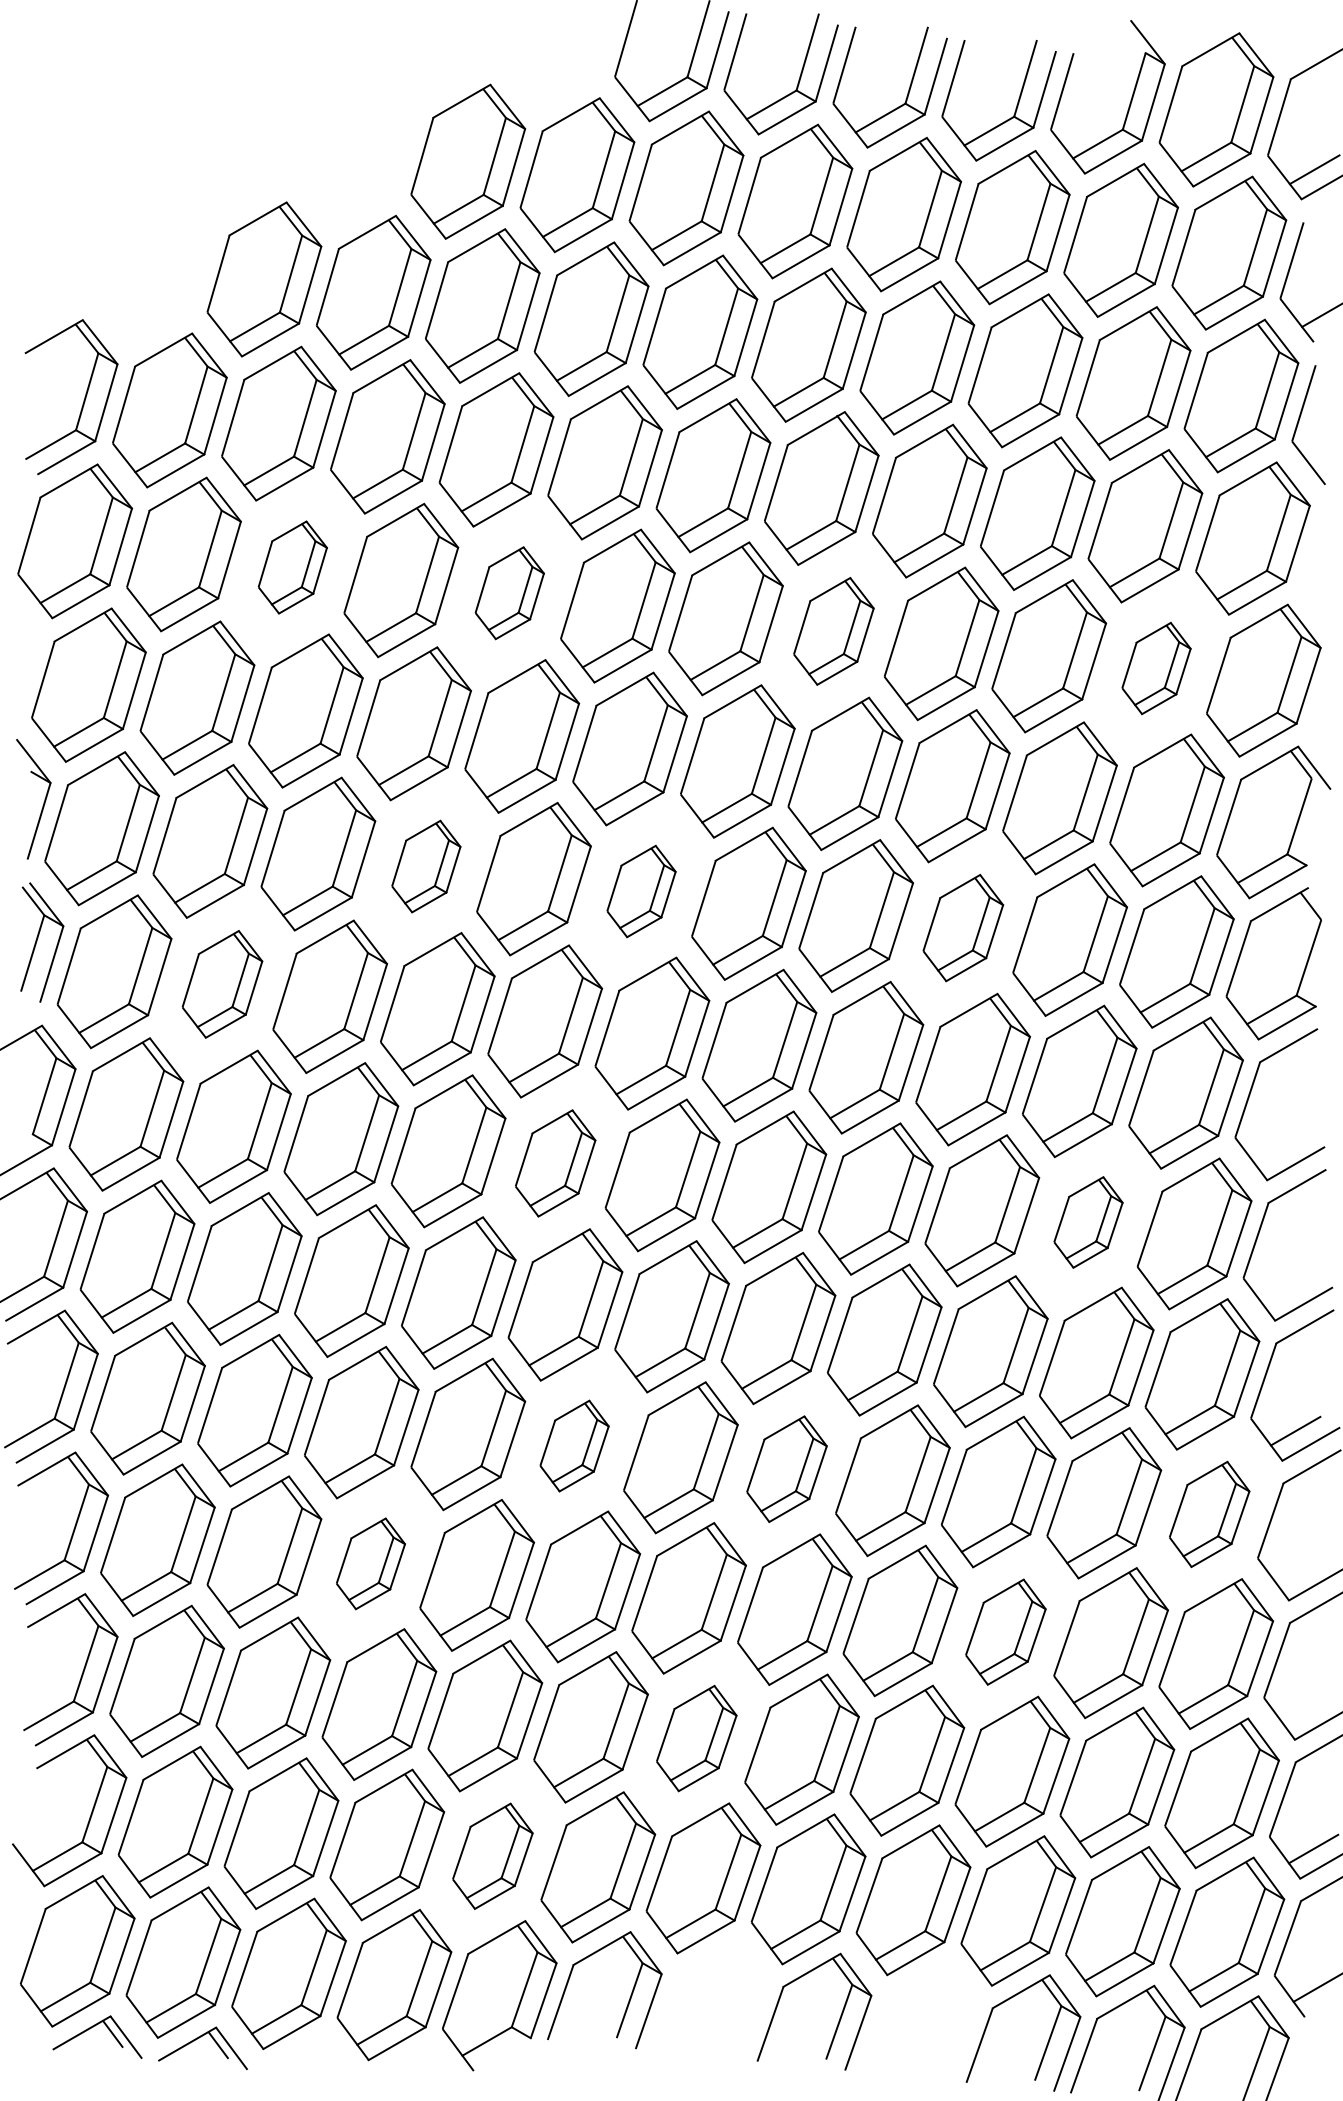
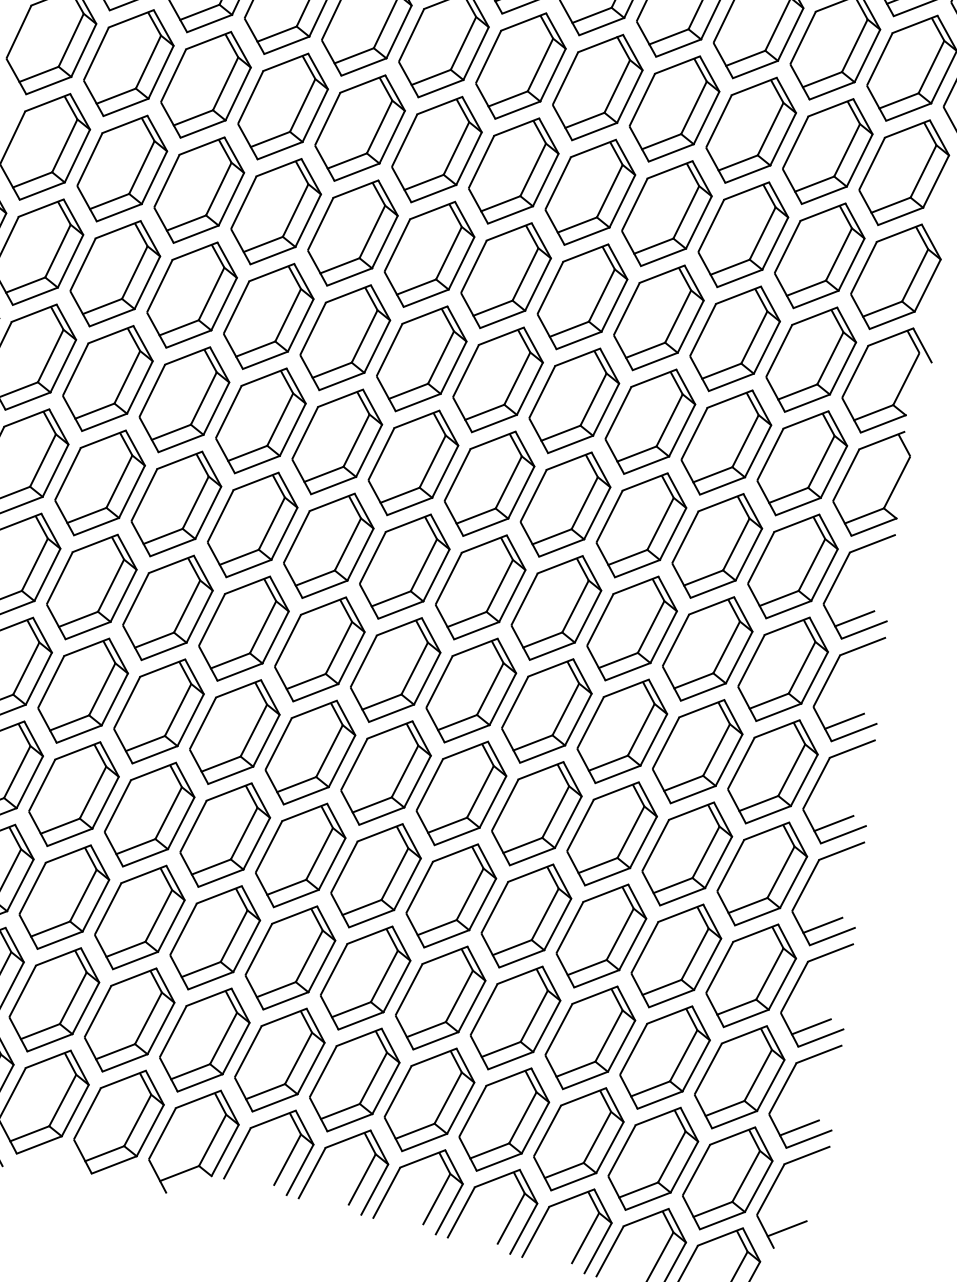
part: (292, 567) -> (205, 84), size x1.67
part: (509, 592) -> (360, 127), size x1.67
part: (833, 631) -> (590, 192), size x1.43
part: (1156, 668) -> (819, 255), size x1.67
part: (426, 866) -> (268, 316), size x1.67
part: (641, 891) -> (421, 358), size x1.67
part: (963, 927) -> (650, 421), size x1.43
part: (222, 984) -> (107, 378), size x1.43
line: (1280, 1150) -> (854, 618), added
part: (555, 1163) -> (328, 545), size x1.43
part: (1088, 1222) -> (707, 649), size x1.67
line: (1288, 1290) -> (844, 720), added
part: (574, 1445) -> (310, 752), size x1.67
part: (786, 1468) -> (461, 792), size x1.43
part: (1209, 1514) -> (762, 874), size x1.43
part: (370, 1563) -> (149, 814), size x1.67
line: (1301, 1570) -> (822, 924), added
part: (1005, 1632) -> (601, 936), size x1.43
line: (1307, 1709) -> (810, 1026), added
part: (696, 1738) -> (365, 978), size x1.43
part: (492, 1856) -> (204, 1040), size x1.43
part: (734, 2008) -> (362, 1177), added
part: (943, 2030) -> (511, 1217), added

